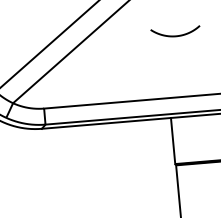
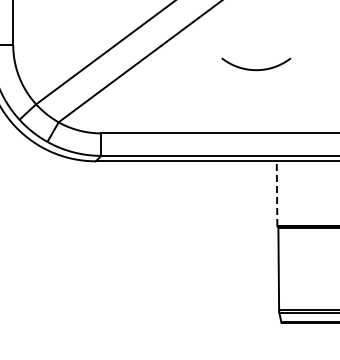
curve: (176, 35) -> (256, 69), moved
line: (173, 140) -> (277, 193), solid -> dashed

